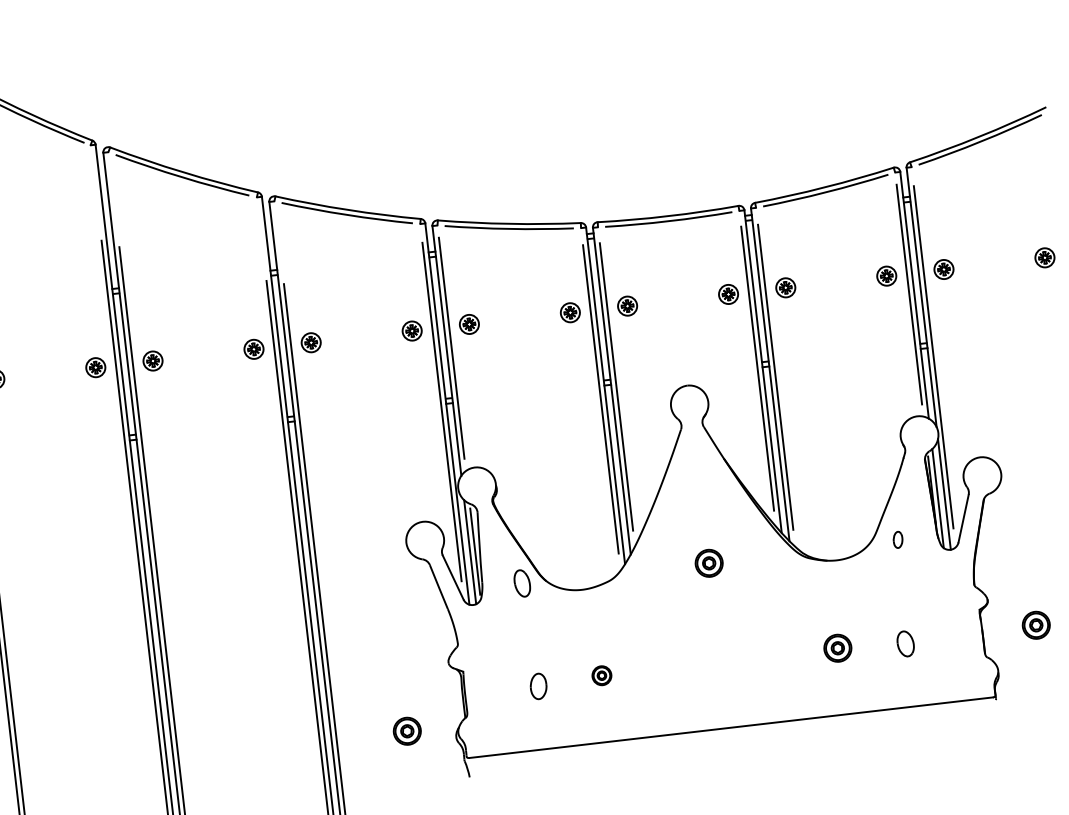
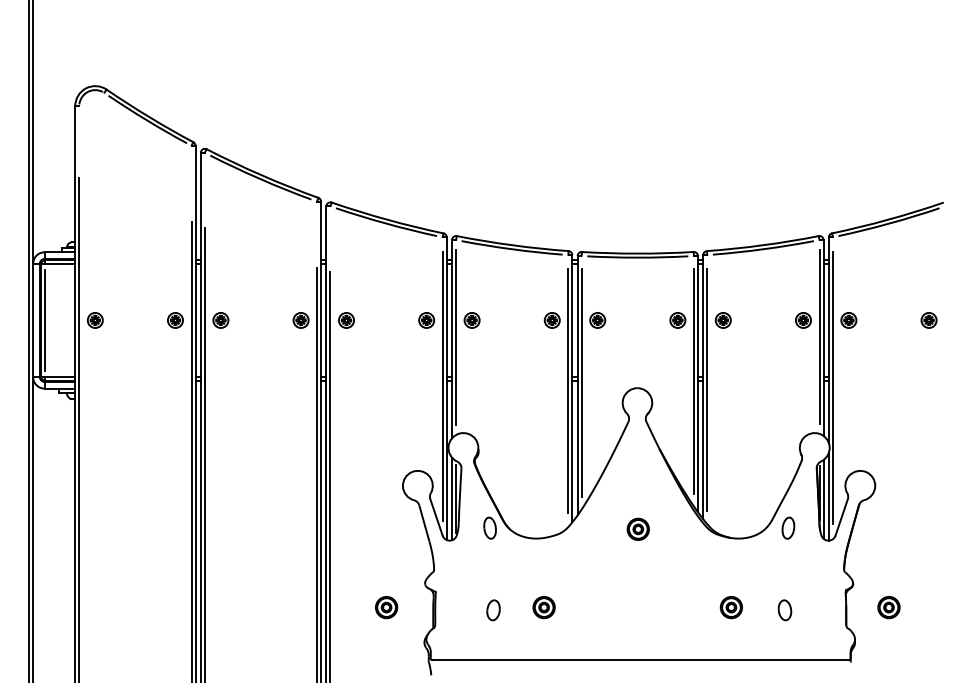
part: (898, 539) -> (788, 527), size x1.67
part: (601, 675) -> (543, 607), size x1.43
part: (407, 731) -> (386, 607), moved

